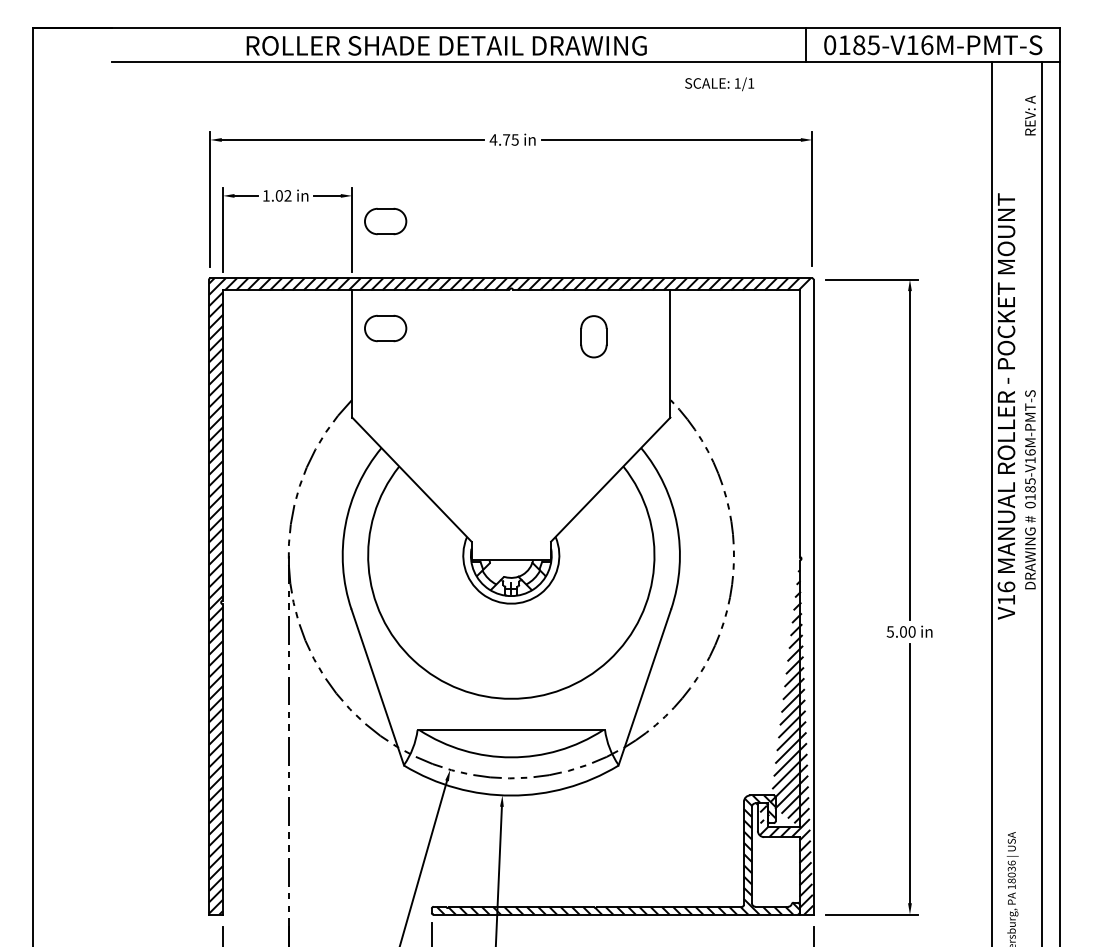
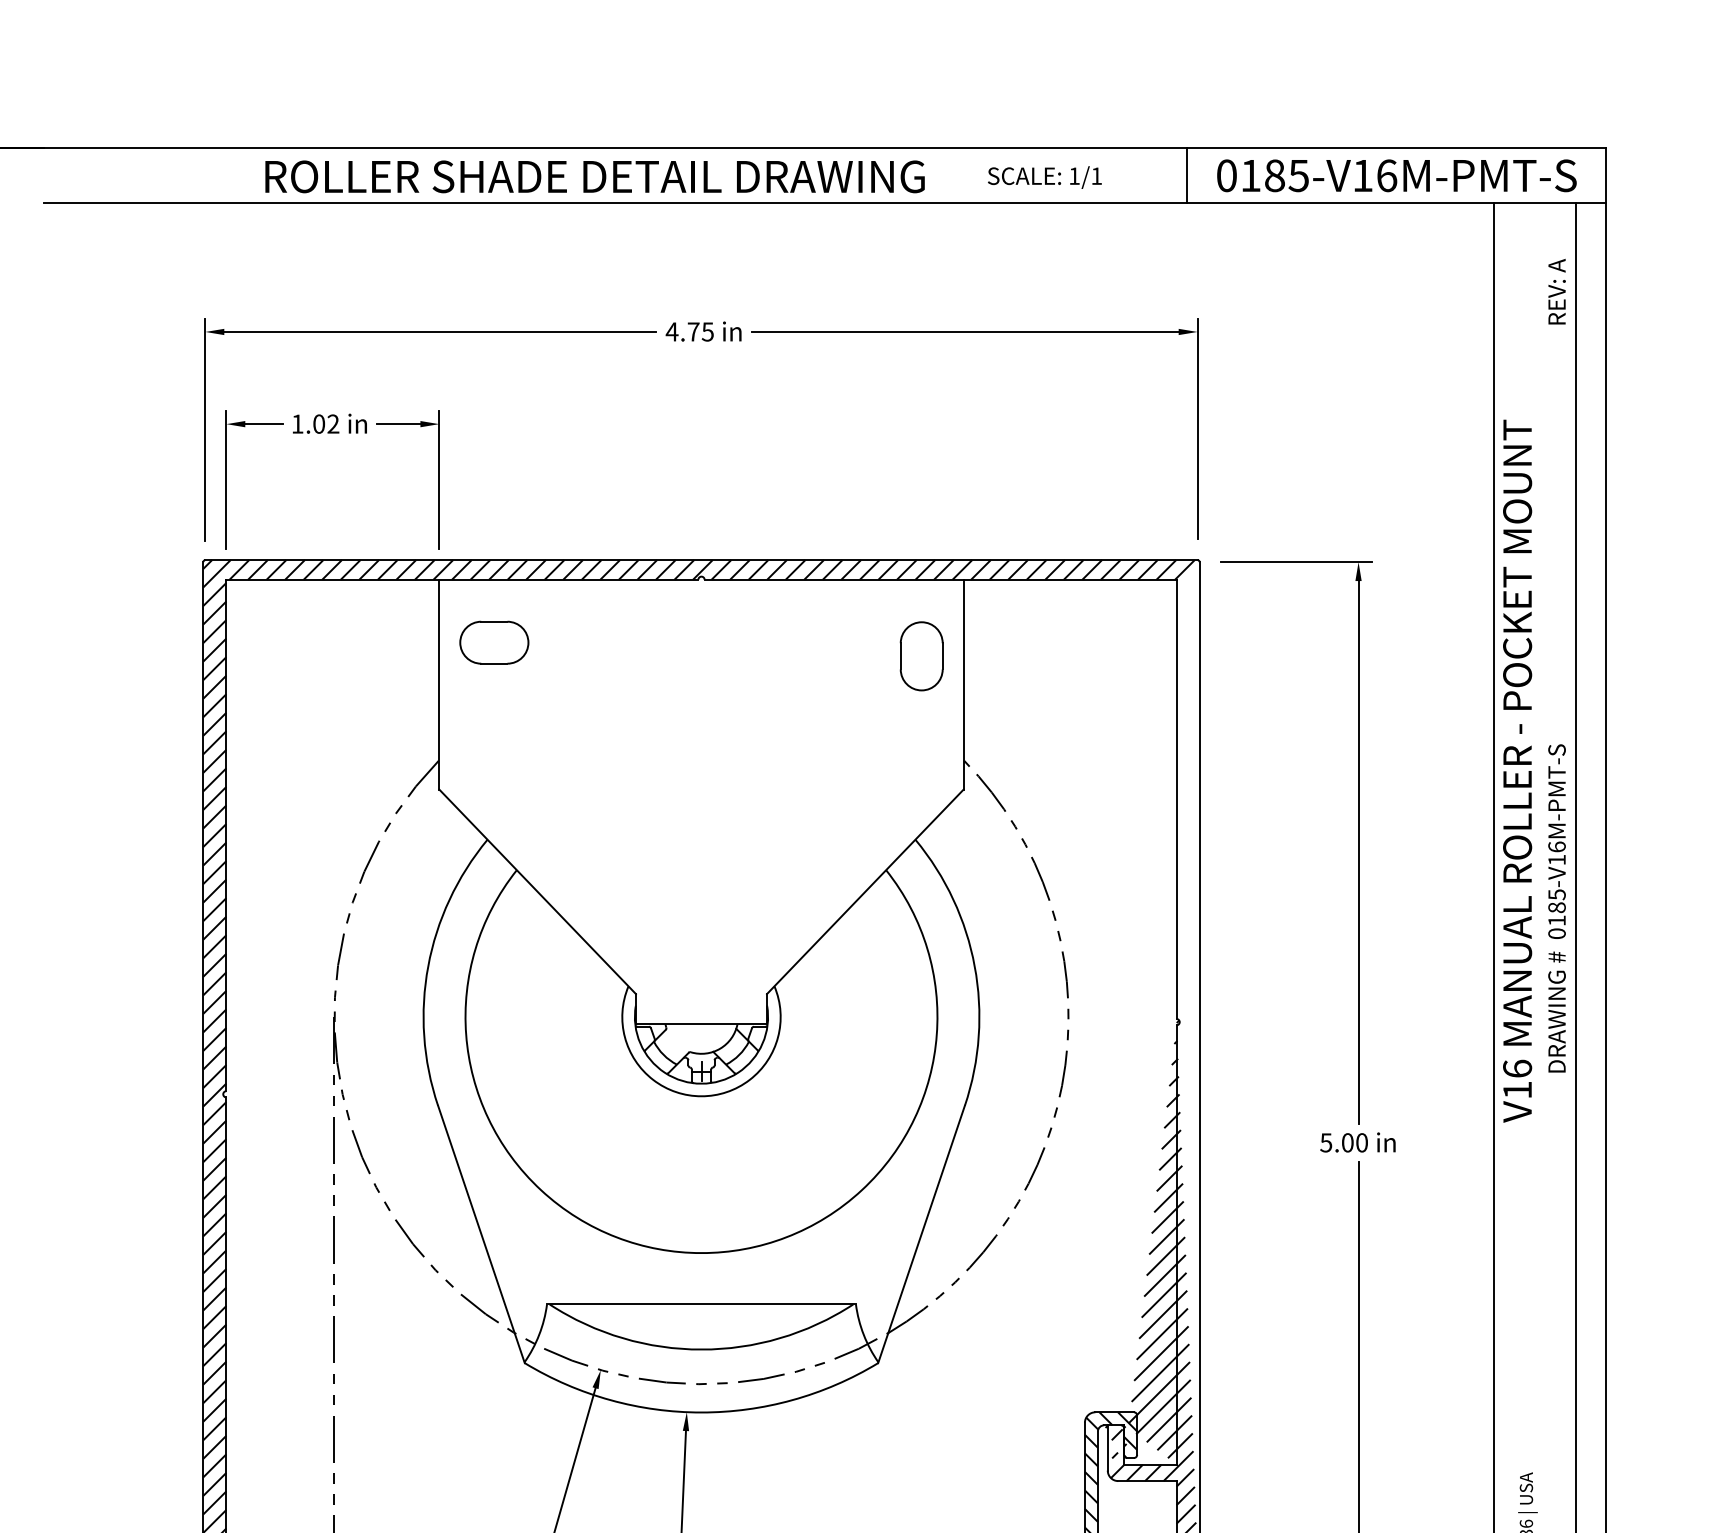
text: (719, 84) -> (1044, 177), moved
part: (385, 221) -> (494, 466), removed
part: (593, 336) -> (920, 655), moved

